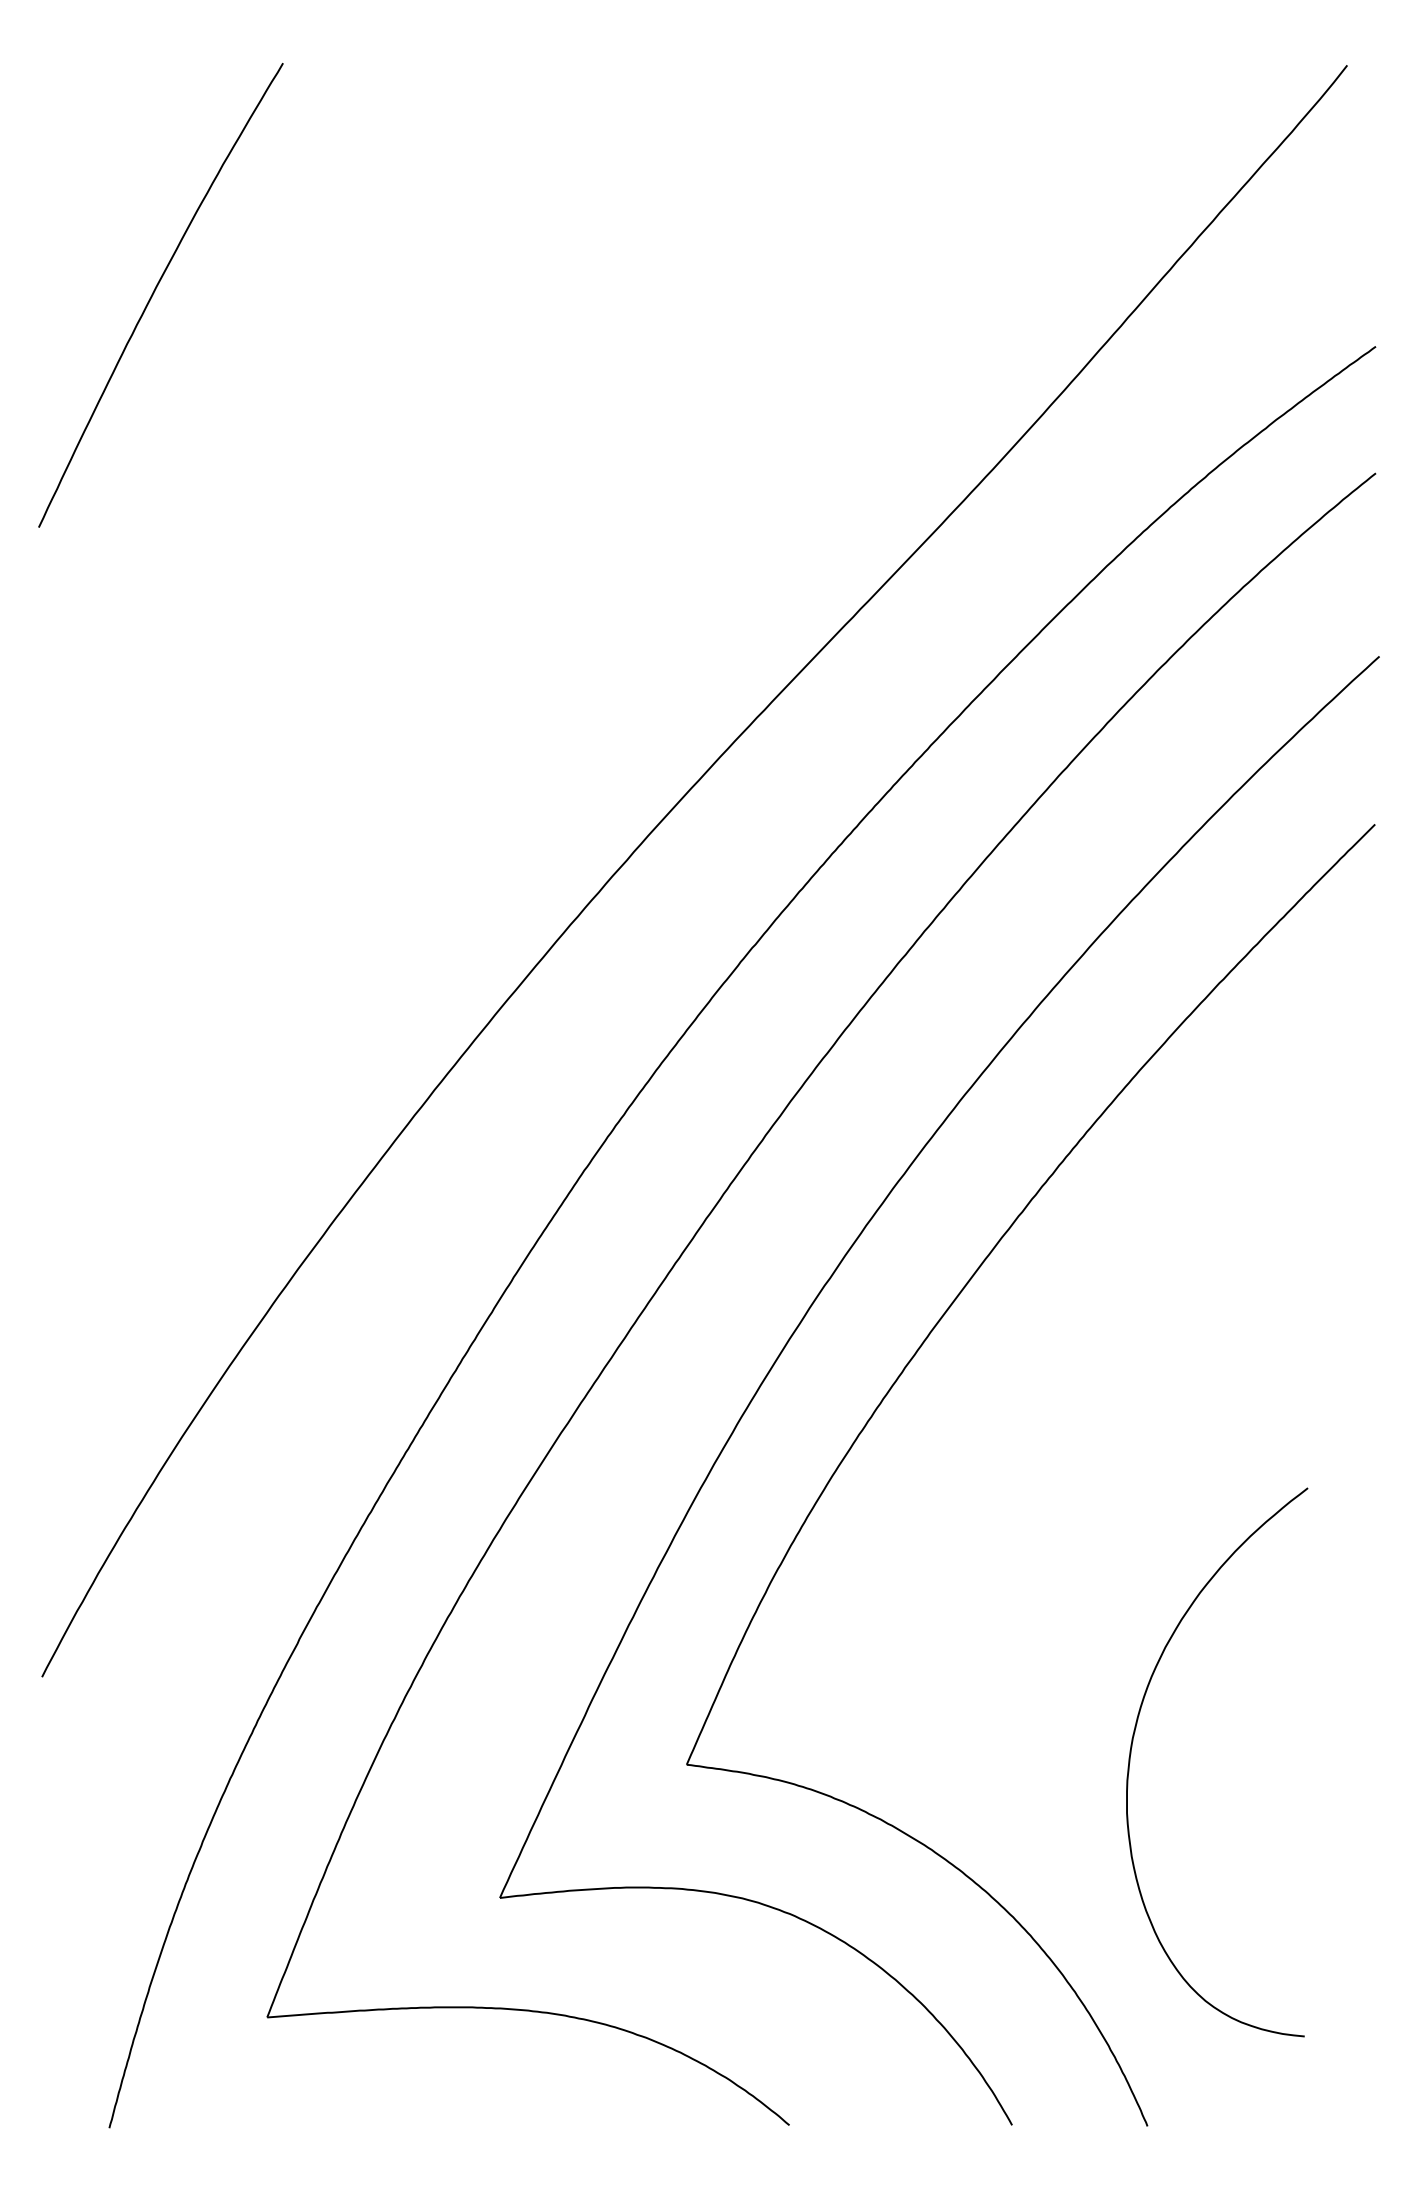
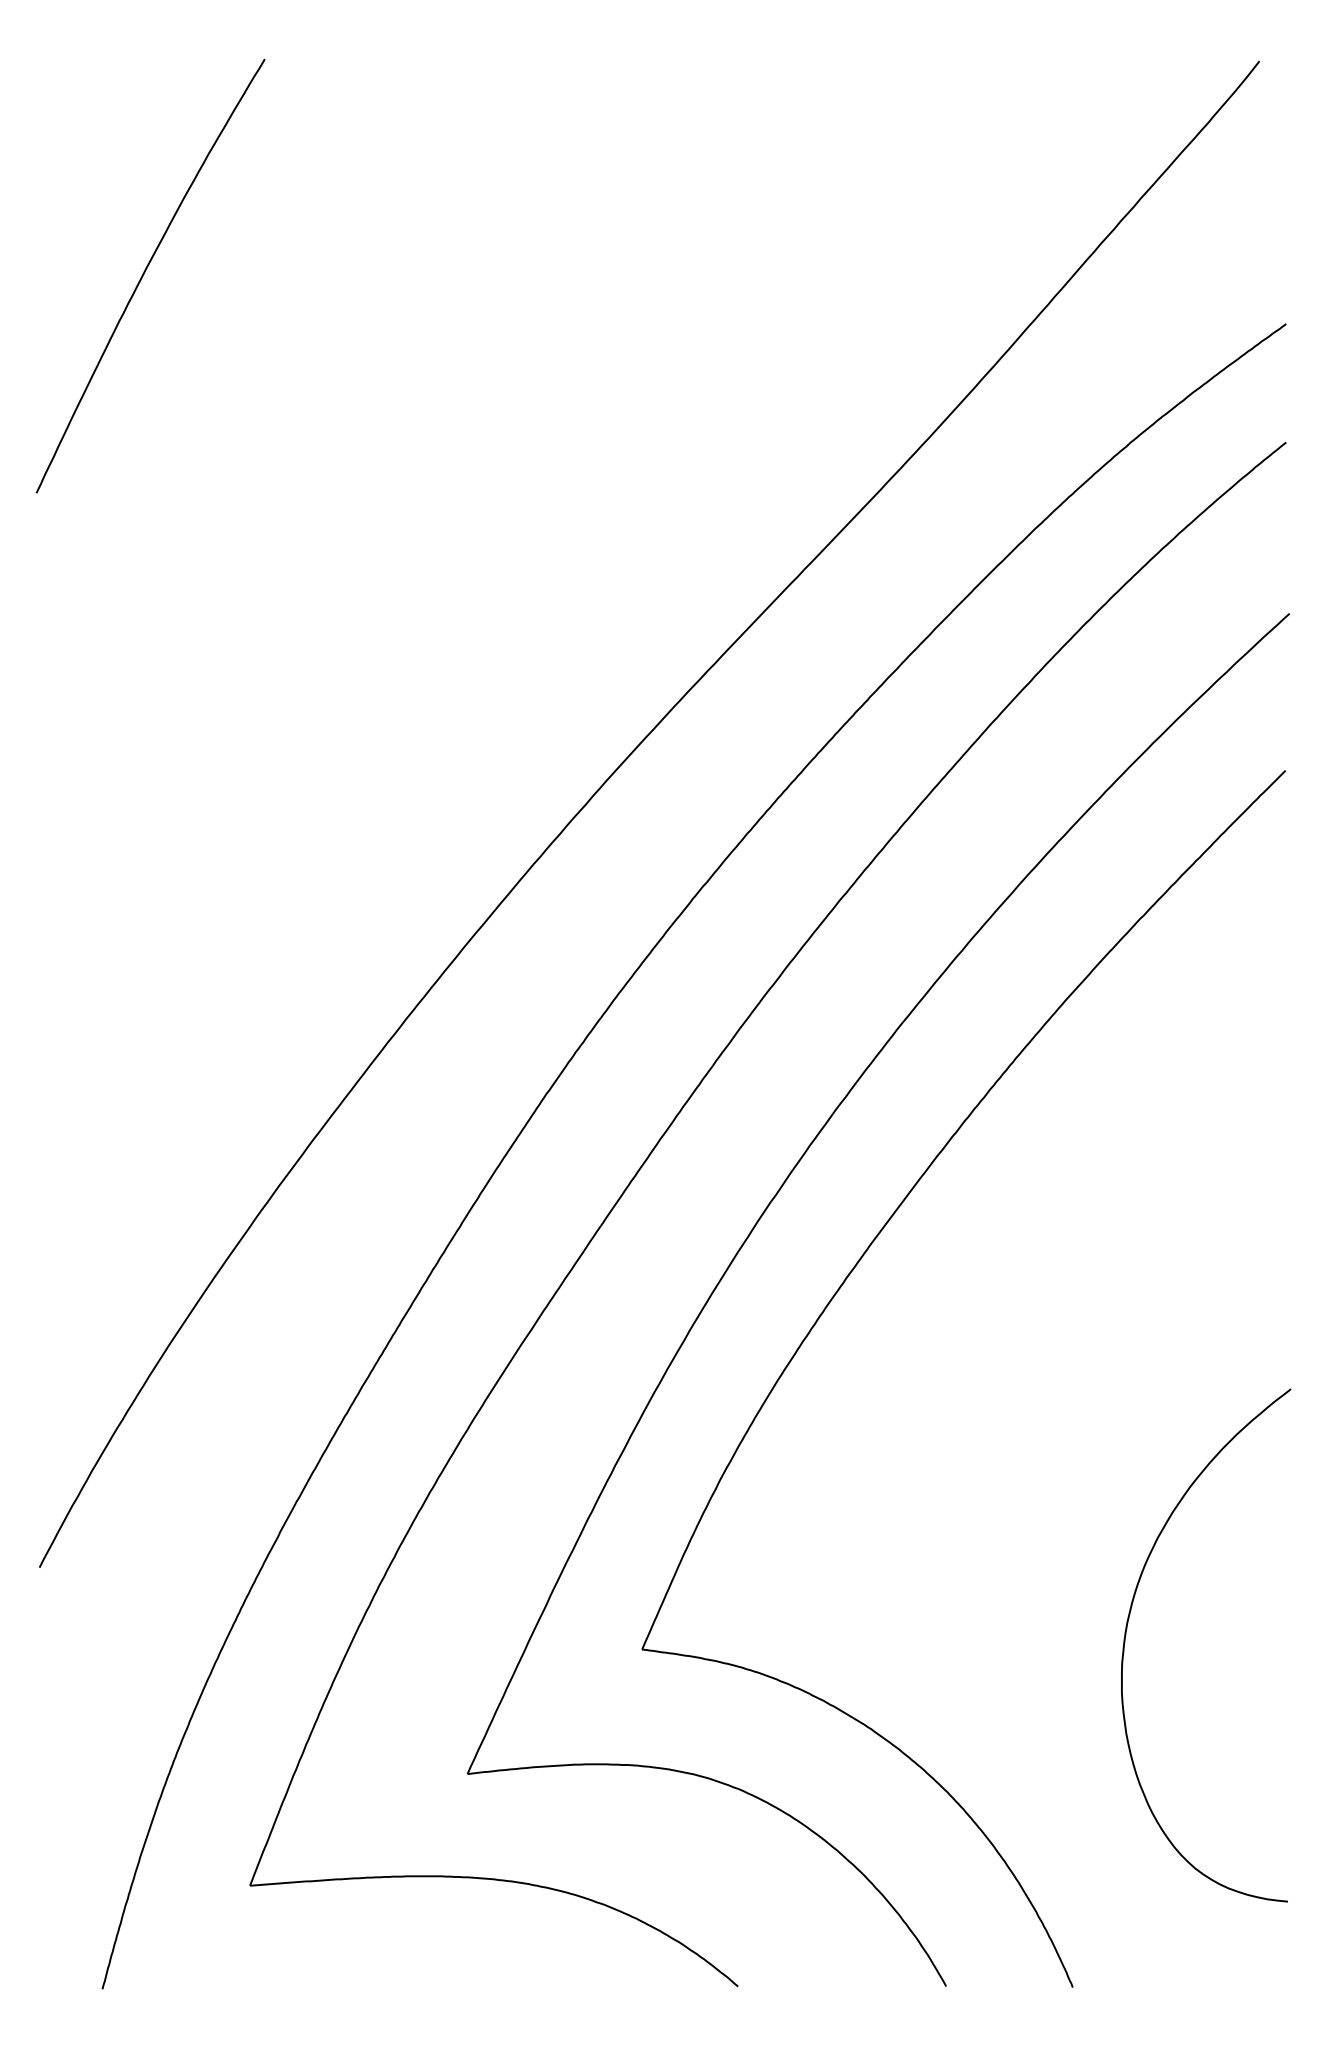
curve: (1132, 1747) -> (1127, 1631), moved

